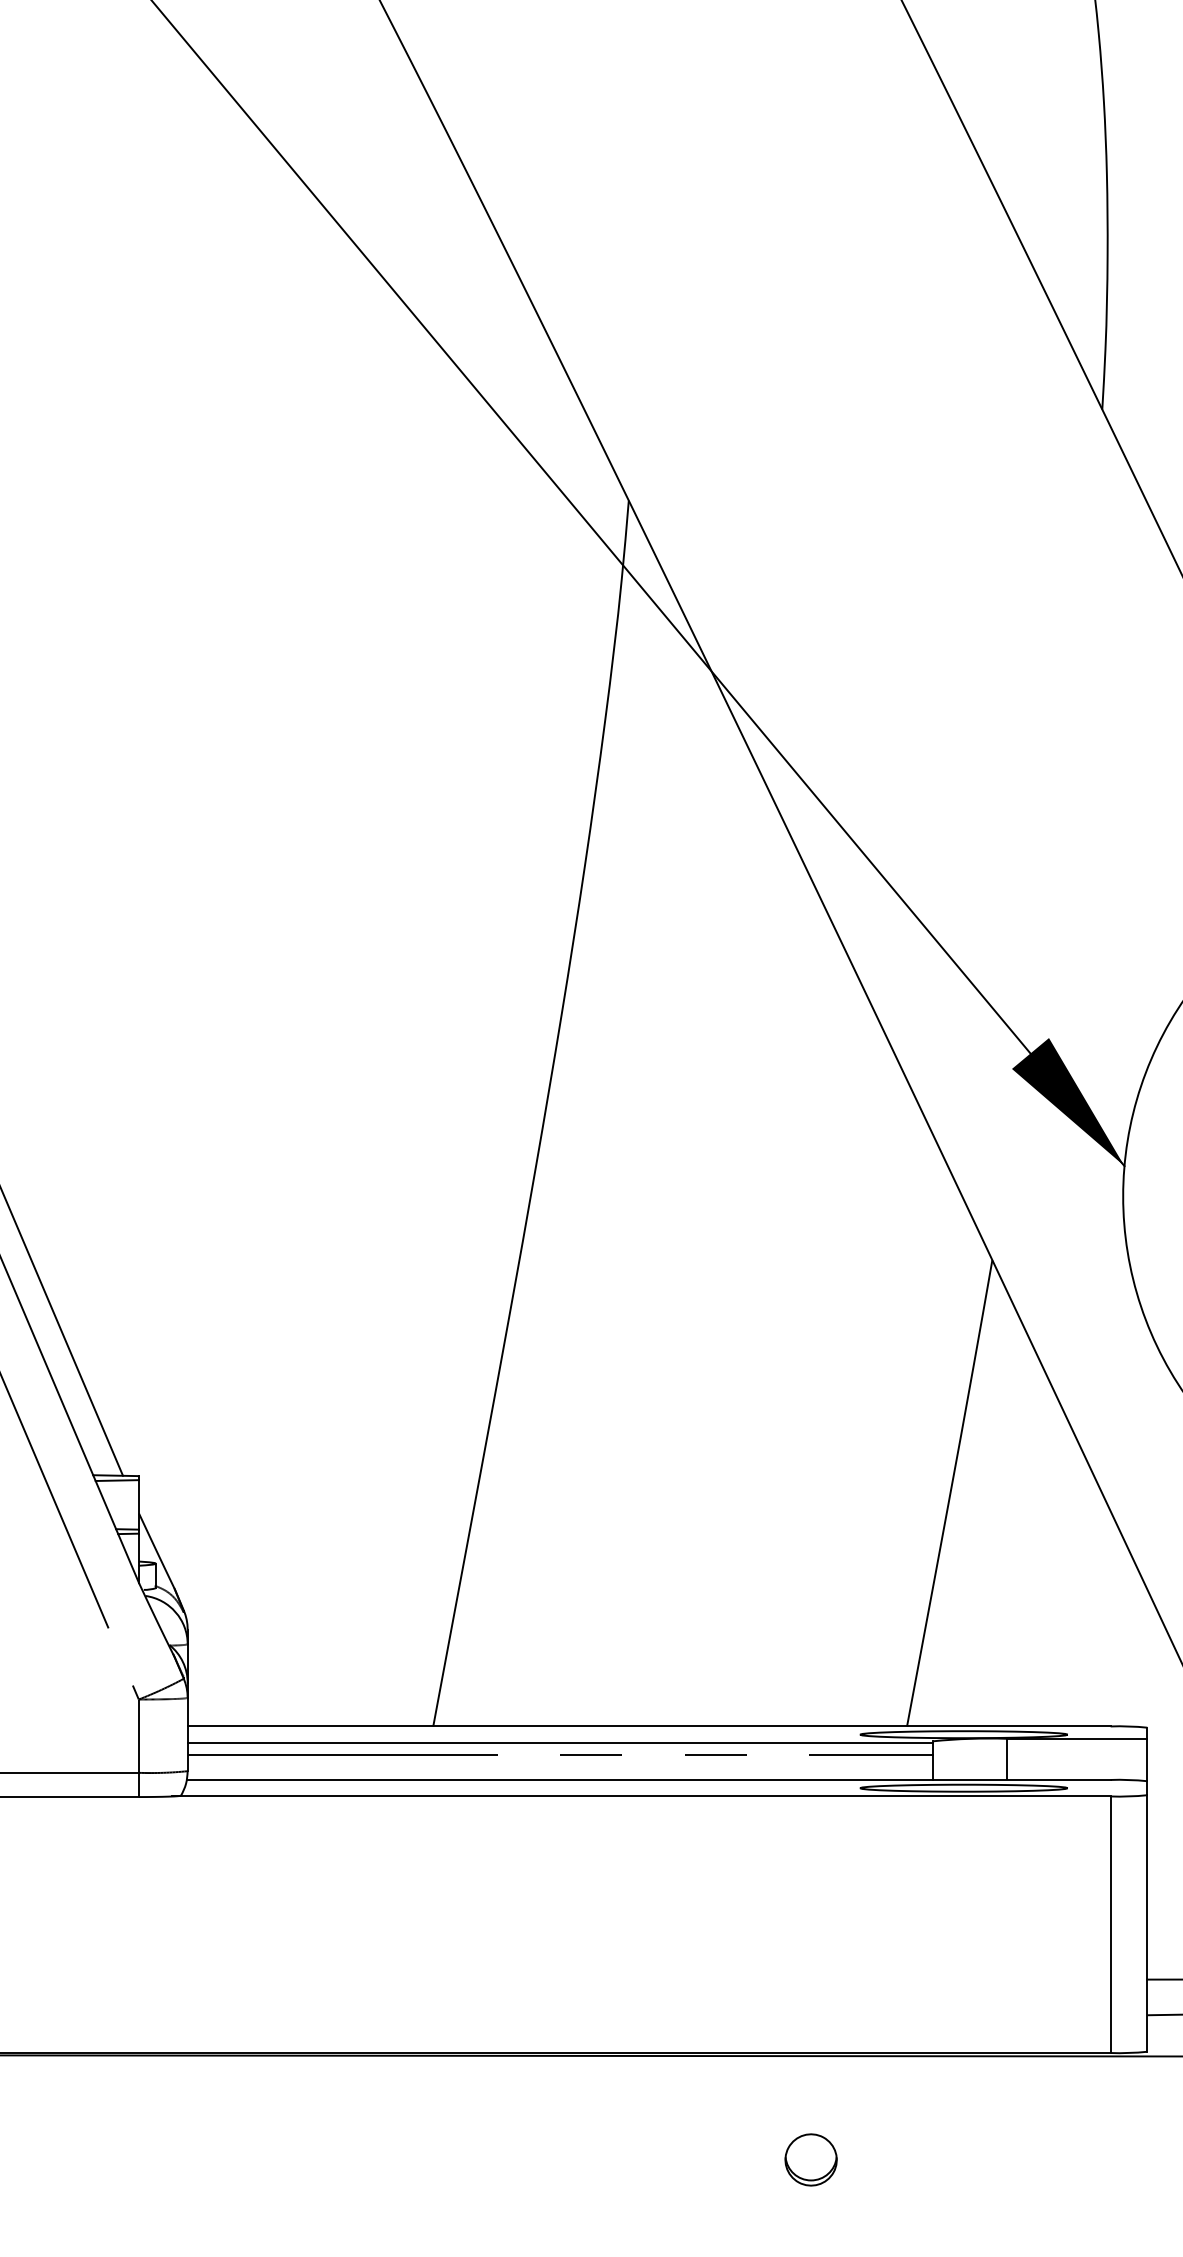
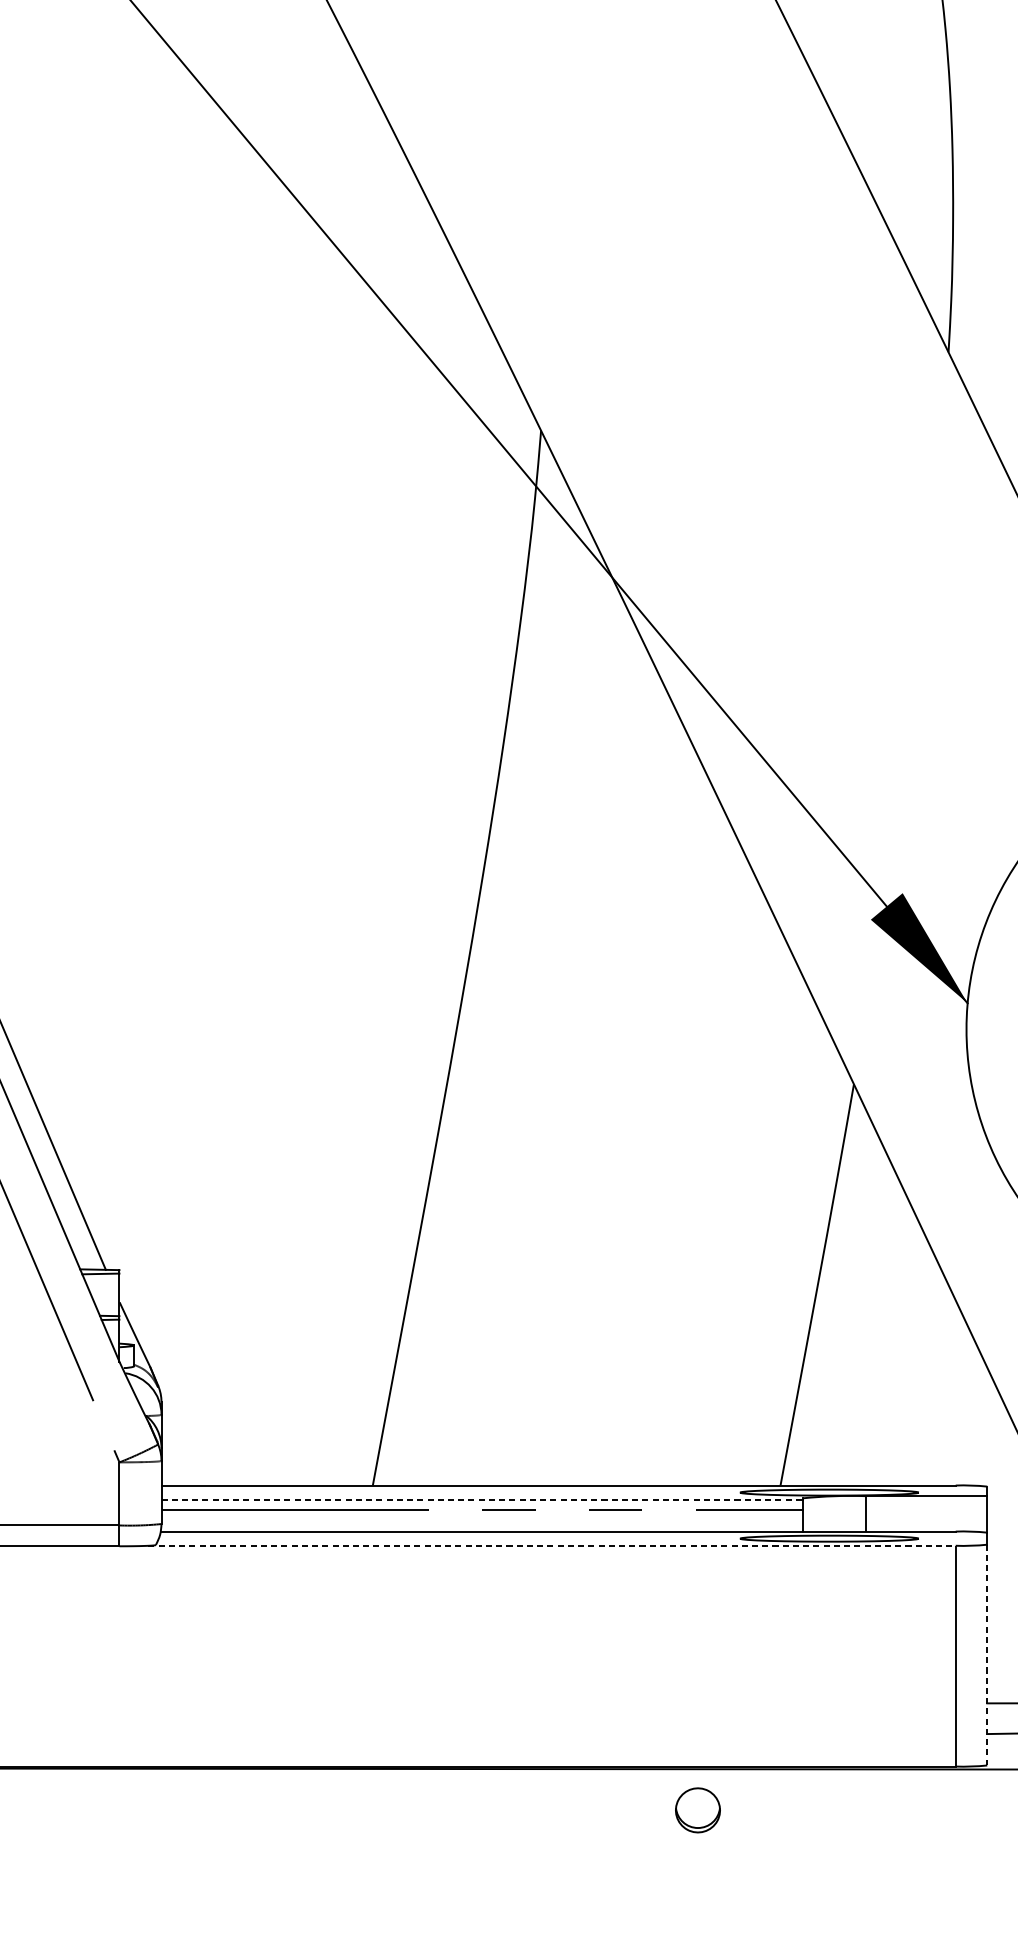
line: (560, 1742) -> (482, 1499), solid -> dashed
line: (642, 1796) -> (552, 1545), solid -> dashed
line: (1147, 1923) -> (987, 1655), solid -> dashed
part: (810, 2159) -> (697, 1809), moved

